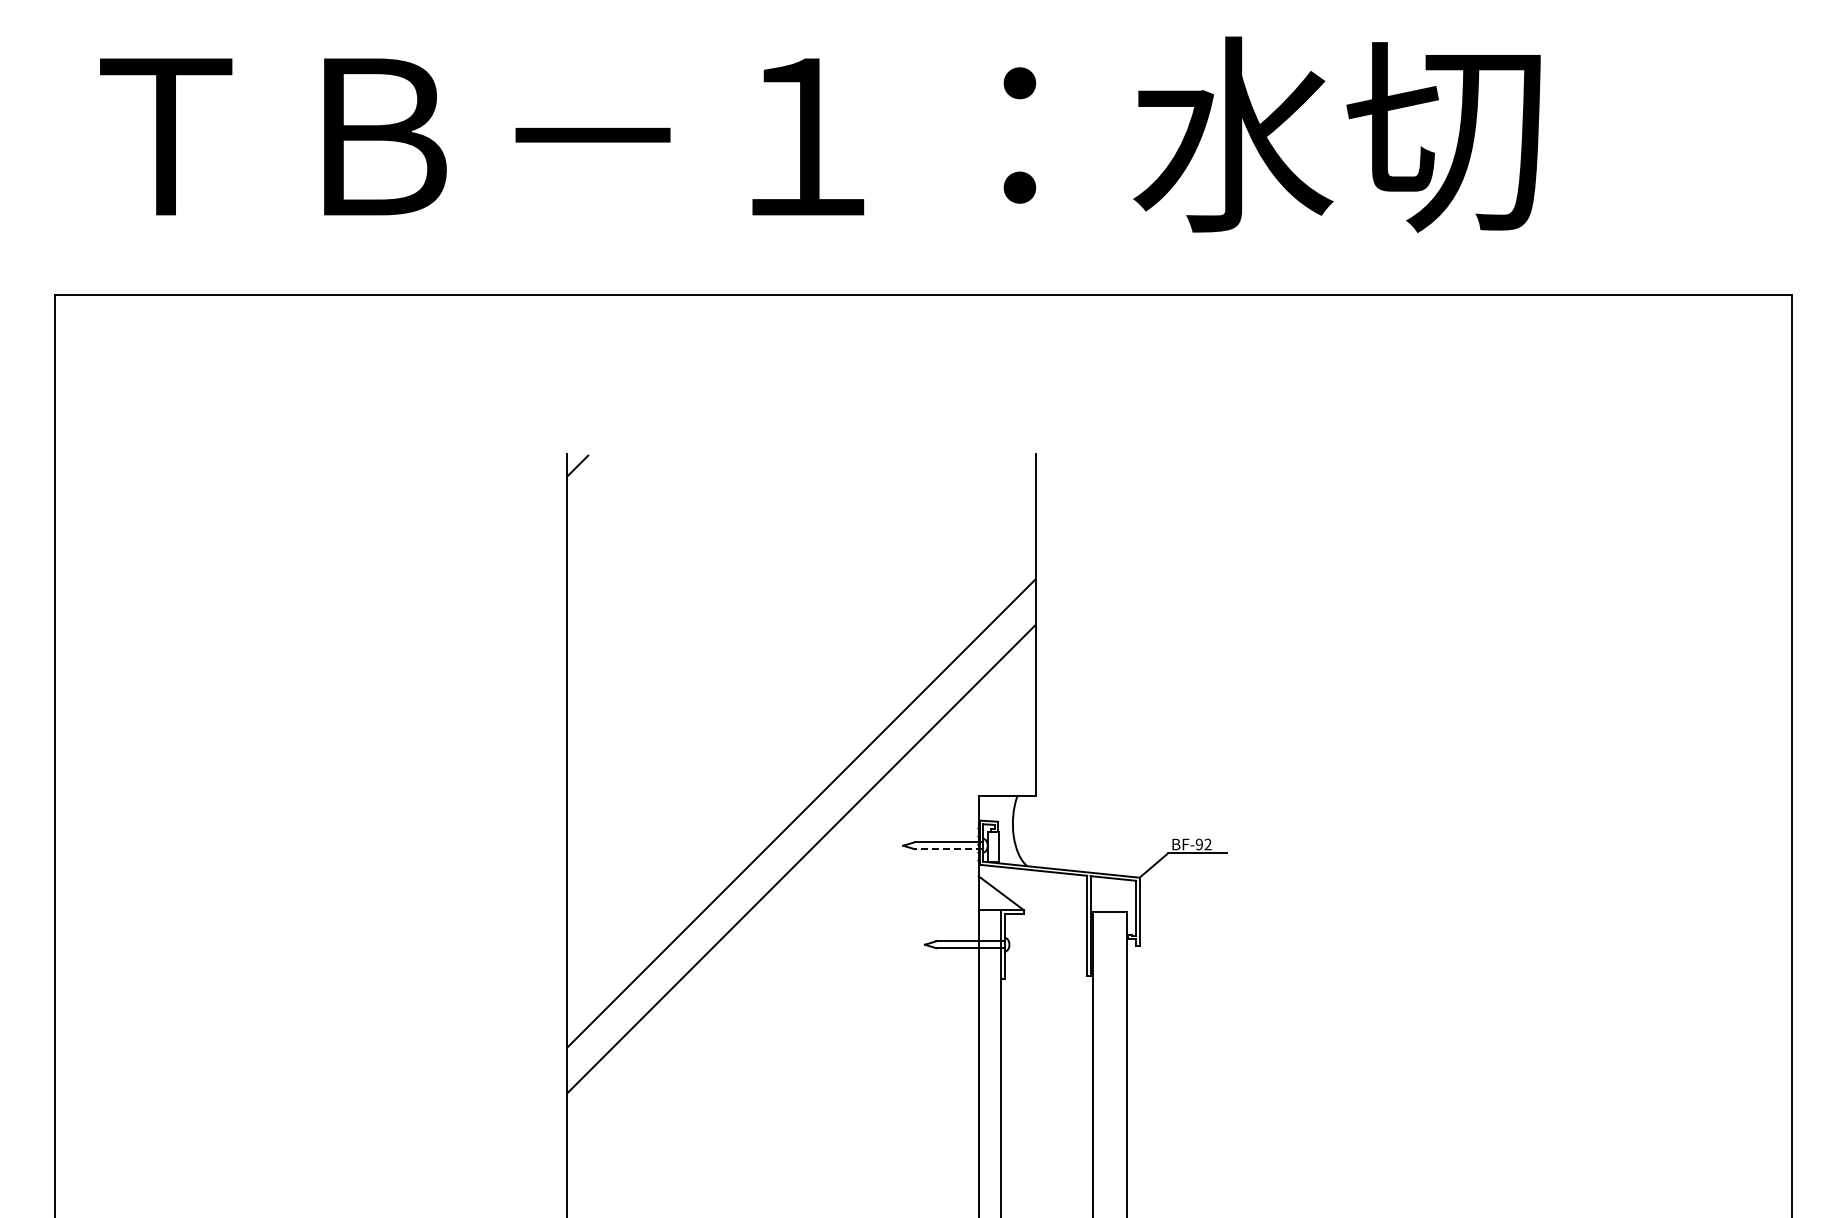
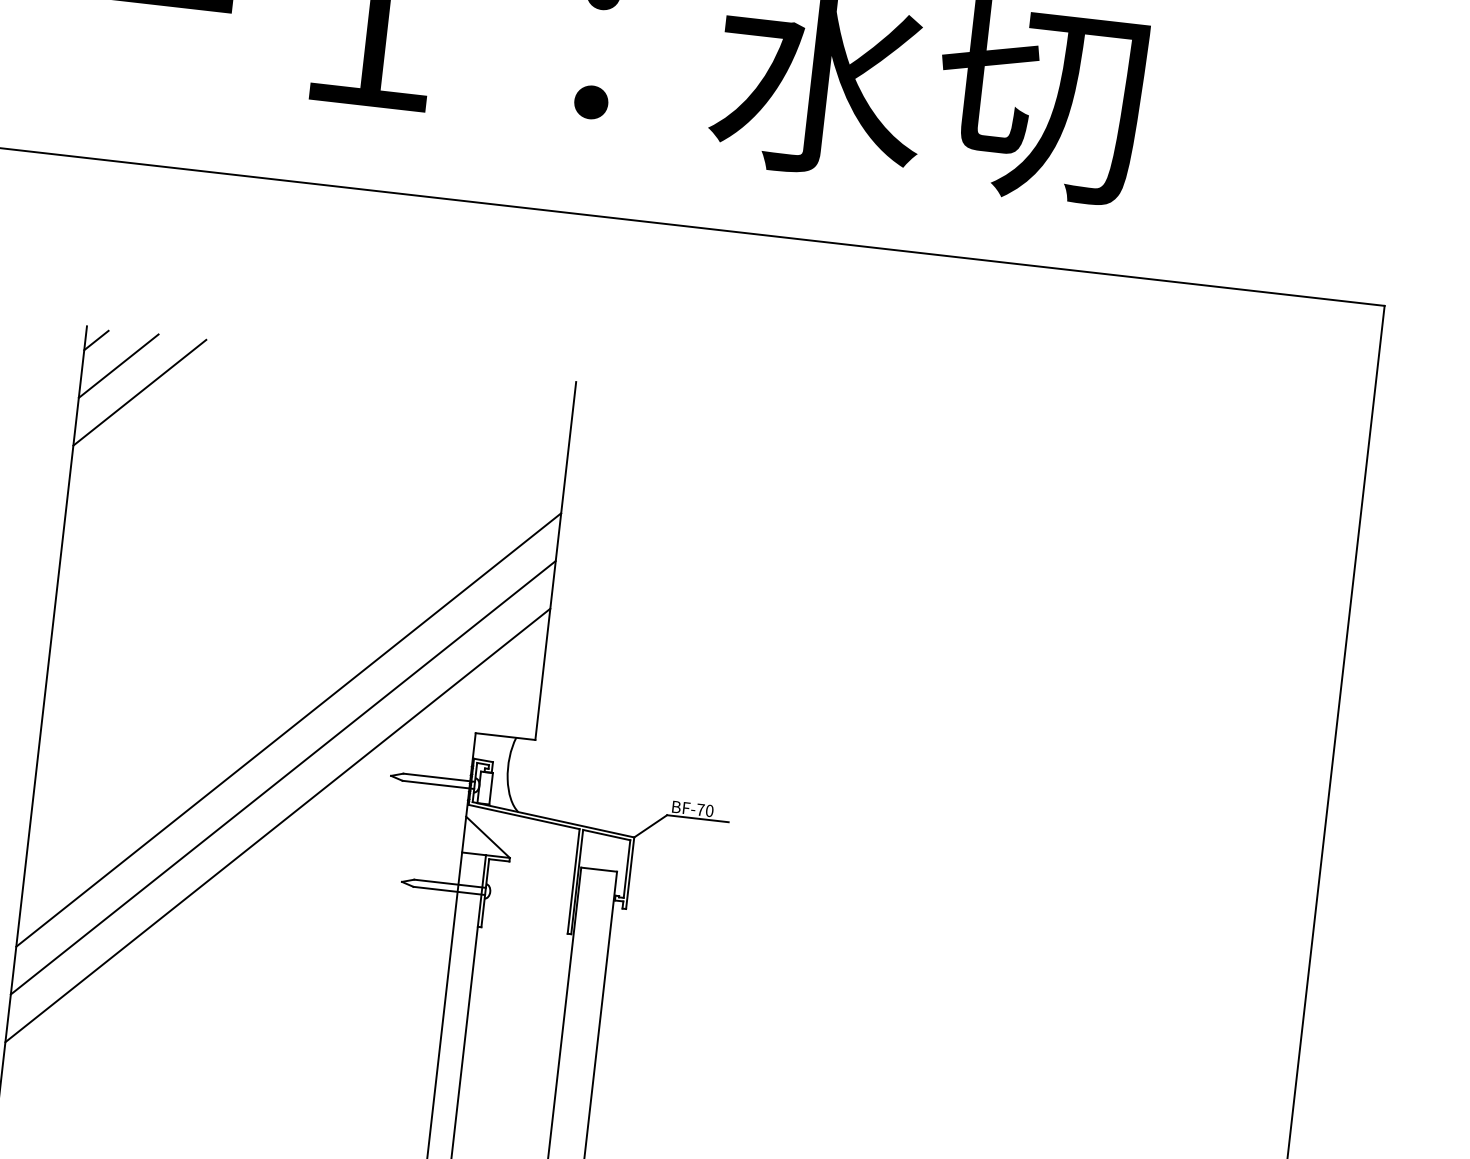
line: (601, 487) -> (118, 365), added
line: (624, 510) -> (139, 392), added
text: (1203, 844) -> (704, 810), BF-92 -> BF-70
line: (948, 849) -> (437, 785), dashed -> solid
line: (801, 904) -> (277, 825), added

